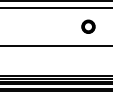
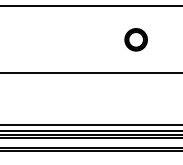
part: (88, 26) -> (136, 39), moved

